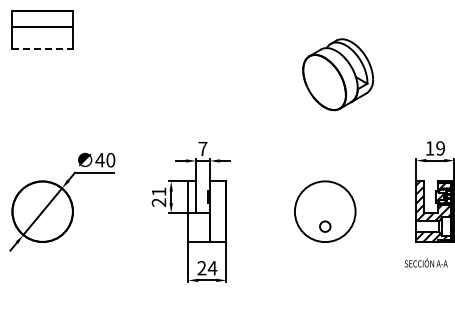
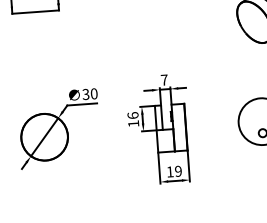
line: (43, 49) -> (36, 12), dashed -> solid
text: (99, 160) -> (85, 94), 40 -> 30
text: (158, 197) -> (132, 119), 21 -> 16
text: (207, 268) -> (174, 171), 24 -> 19

